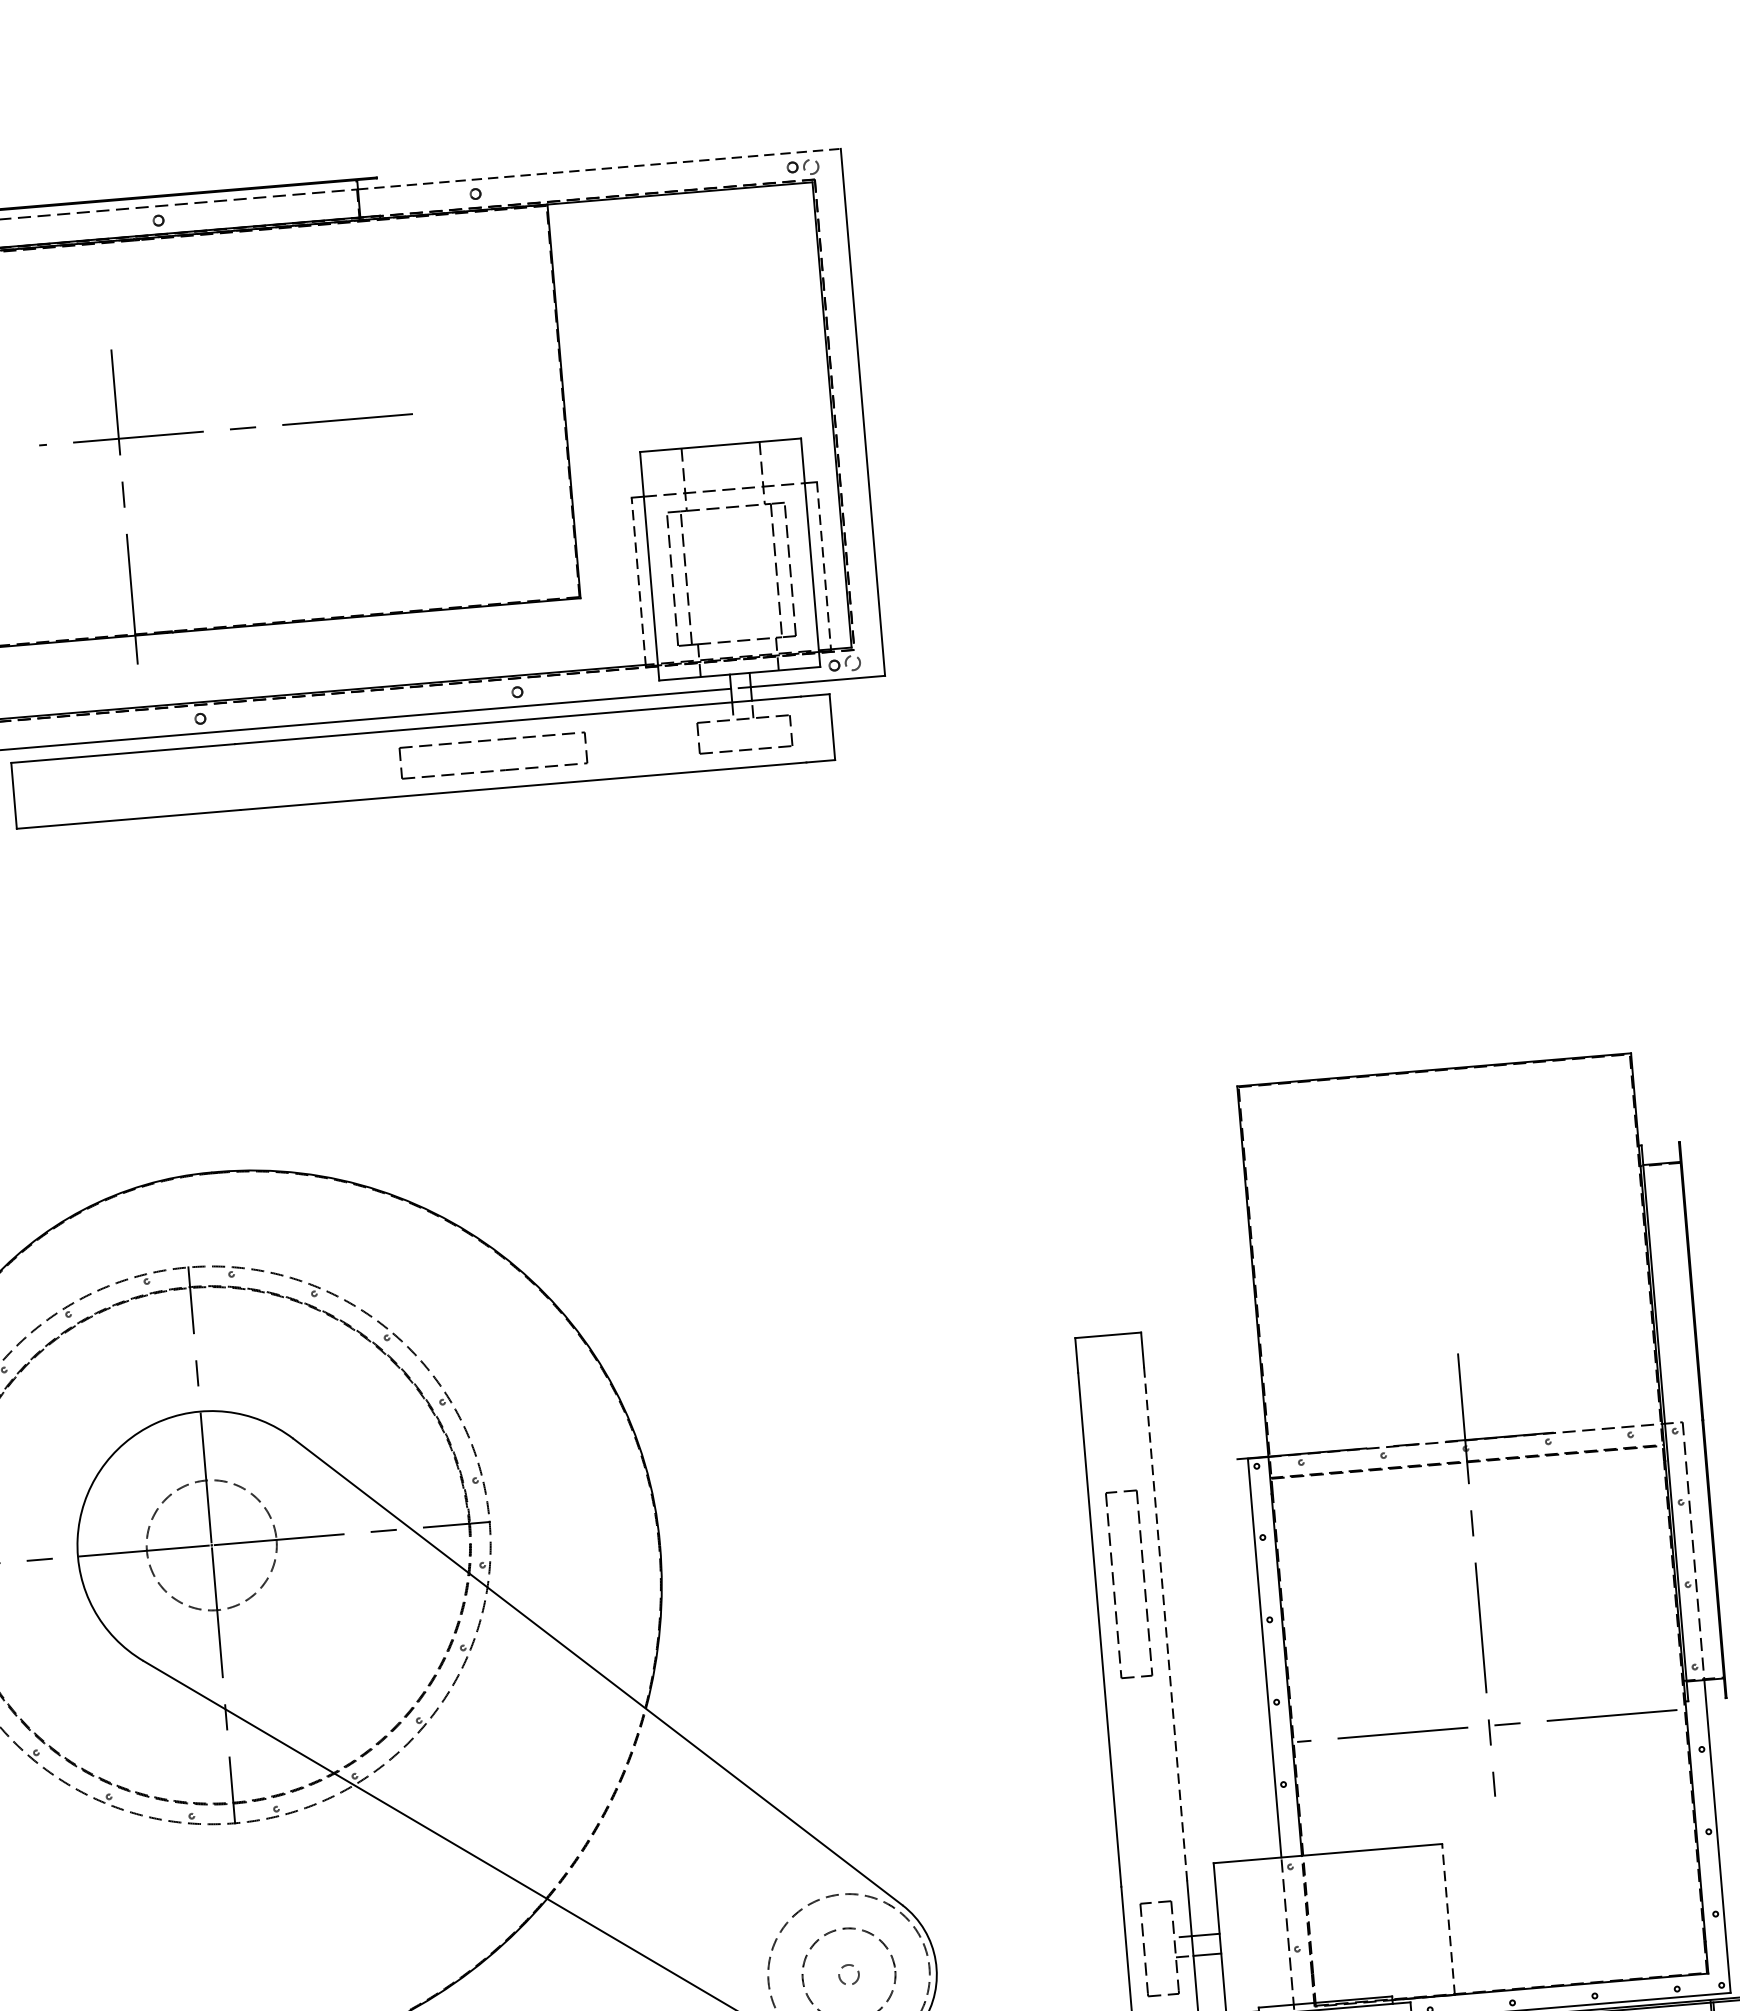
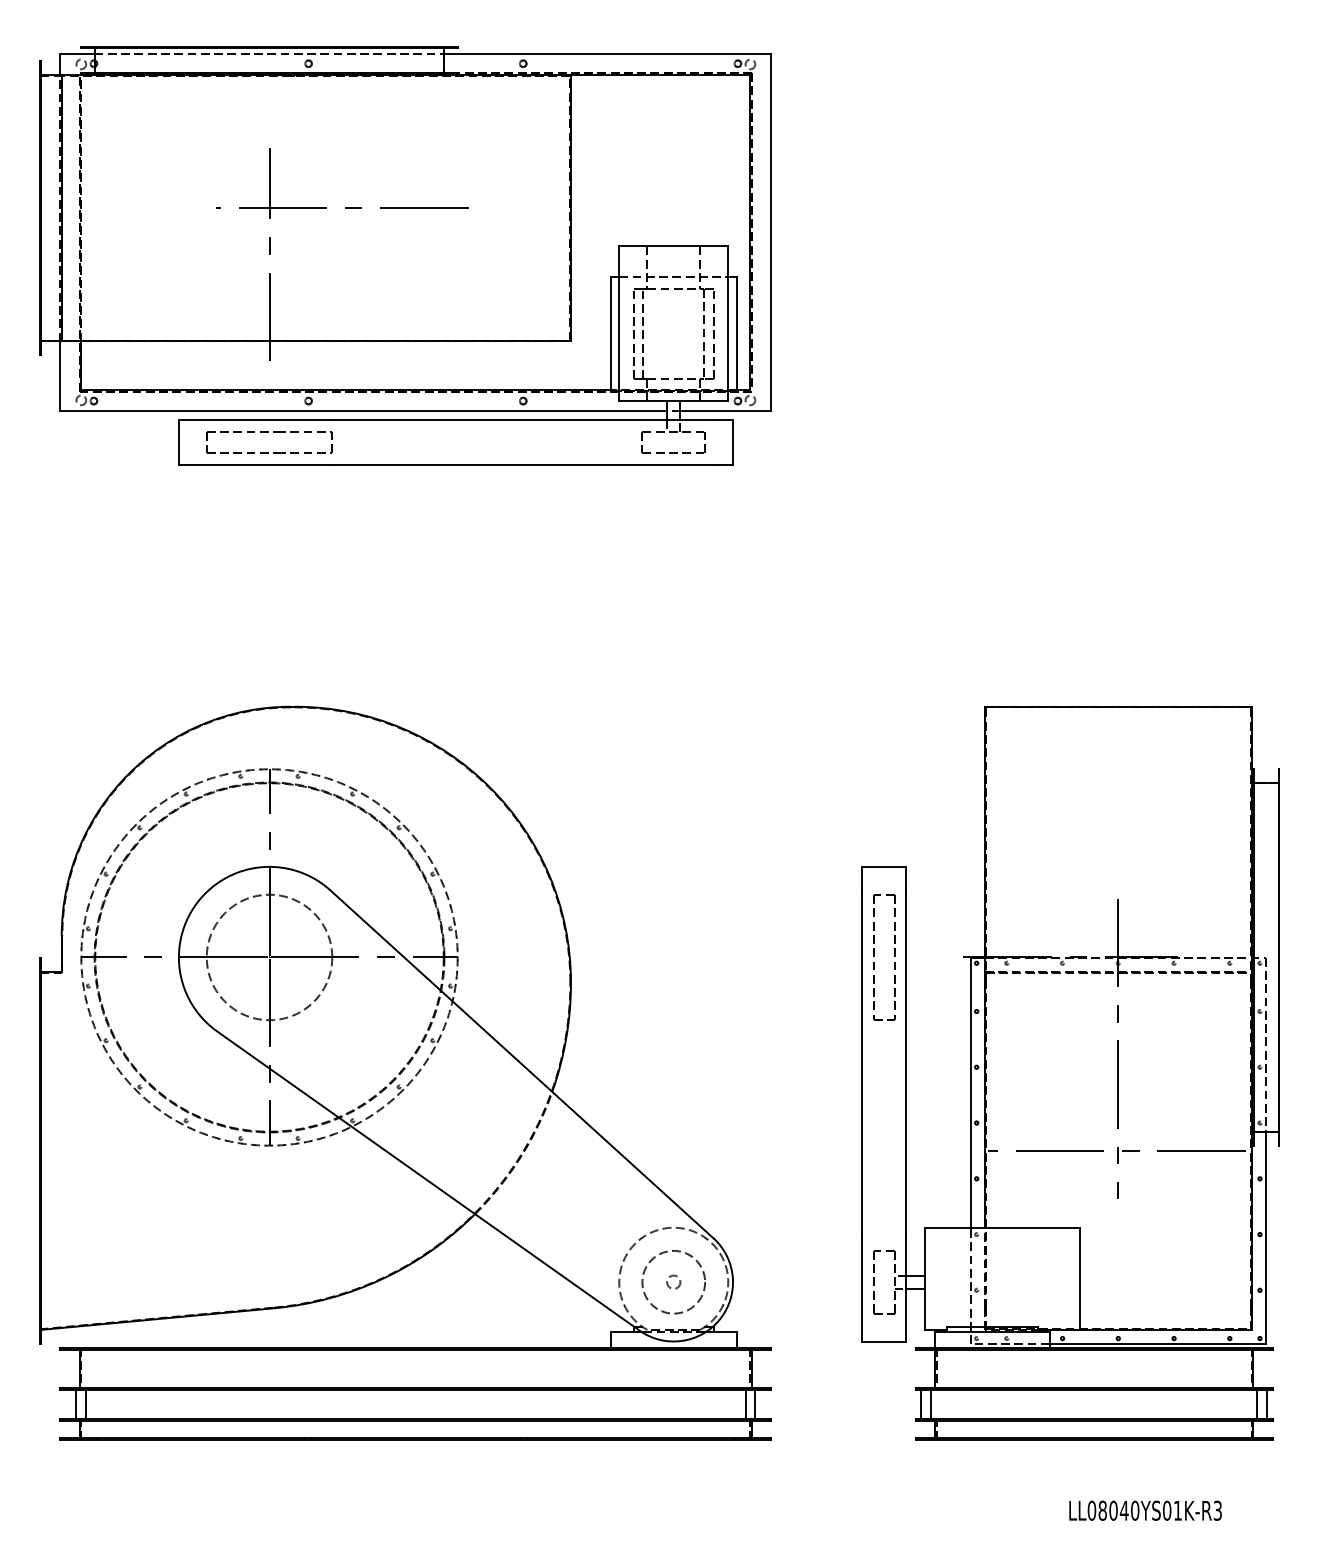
line: (600, 168) -> (608, 53), dashed -> solid
line: (824, 567) -> (736, 334), dashed -> solid
line: (639, 581) -> (611, 333), dashed -> solid
part: (490, 741) -> (268, 432), moved
circle: (211, 1545) -> (269, 957), size x1.43
part: (1114, 1584) -> (874, 956), moved
line: (1165, 1622) -> (906, 1063), dashed -> solid
line: (1447, 1919) -> (1079, 1278), dashed -> solid

